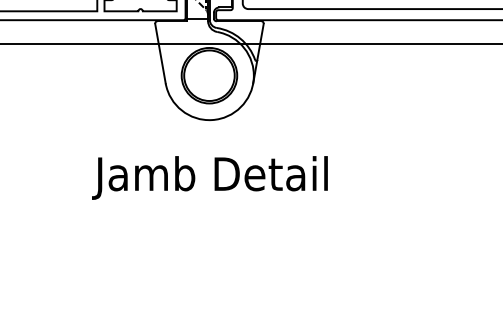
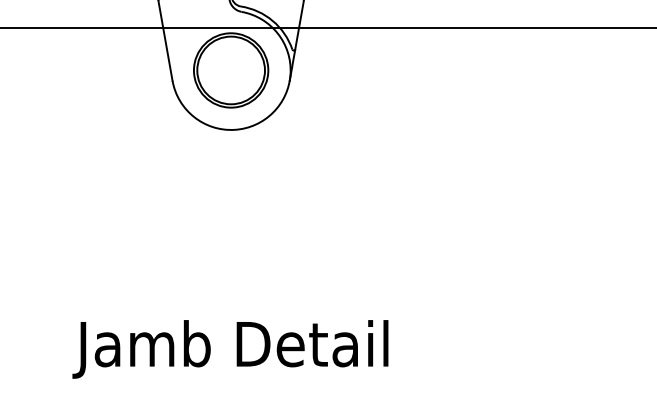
text: (209, 177) -> (229, 348), moved

